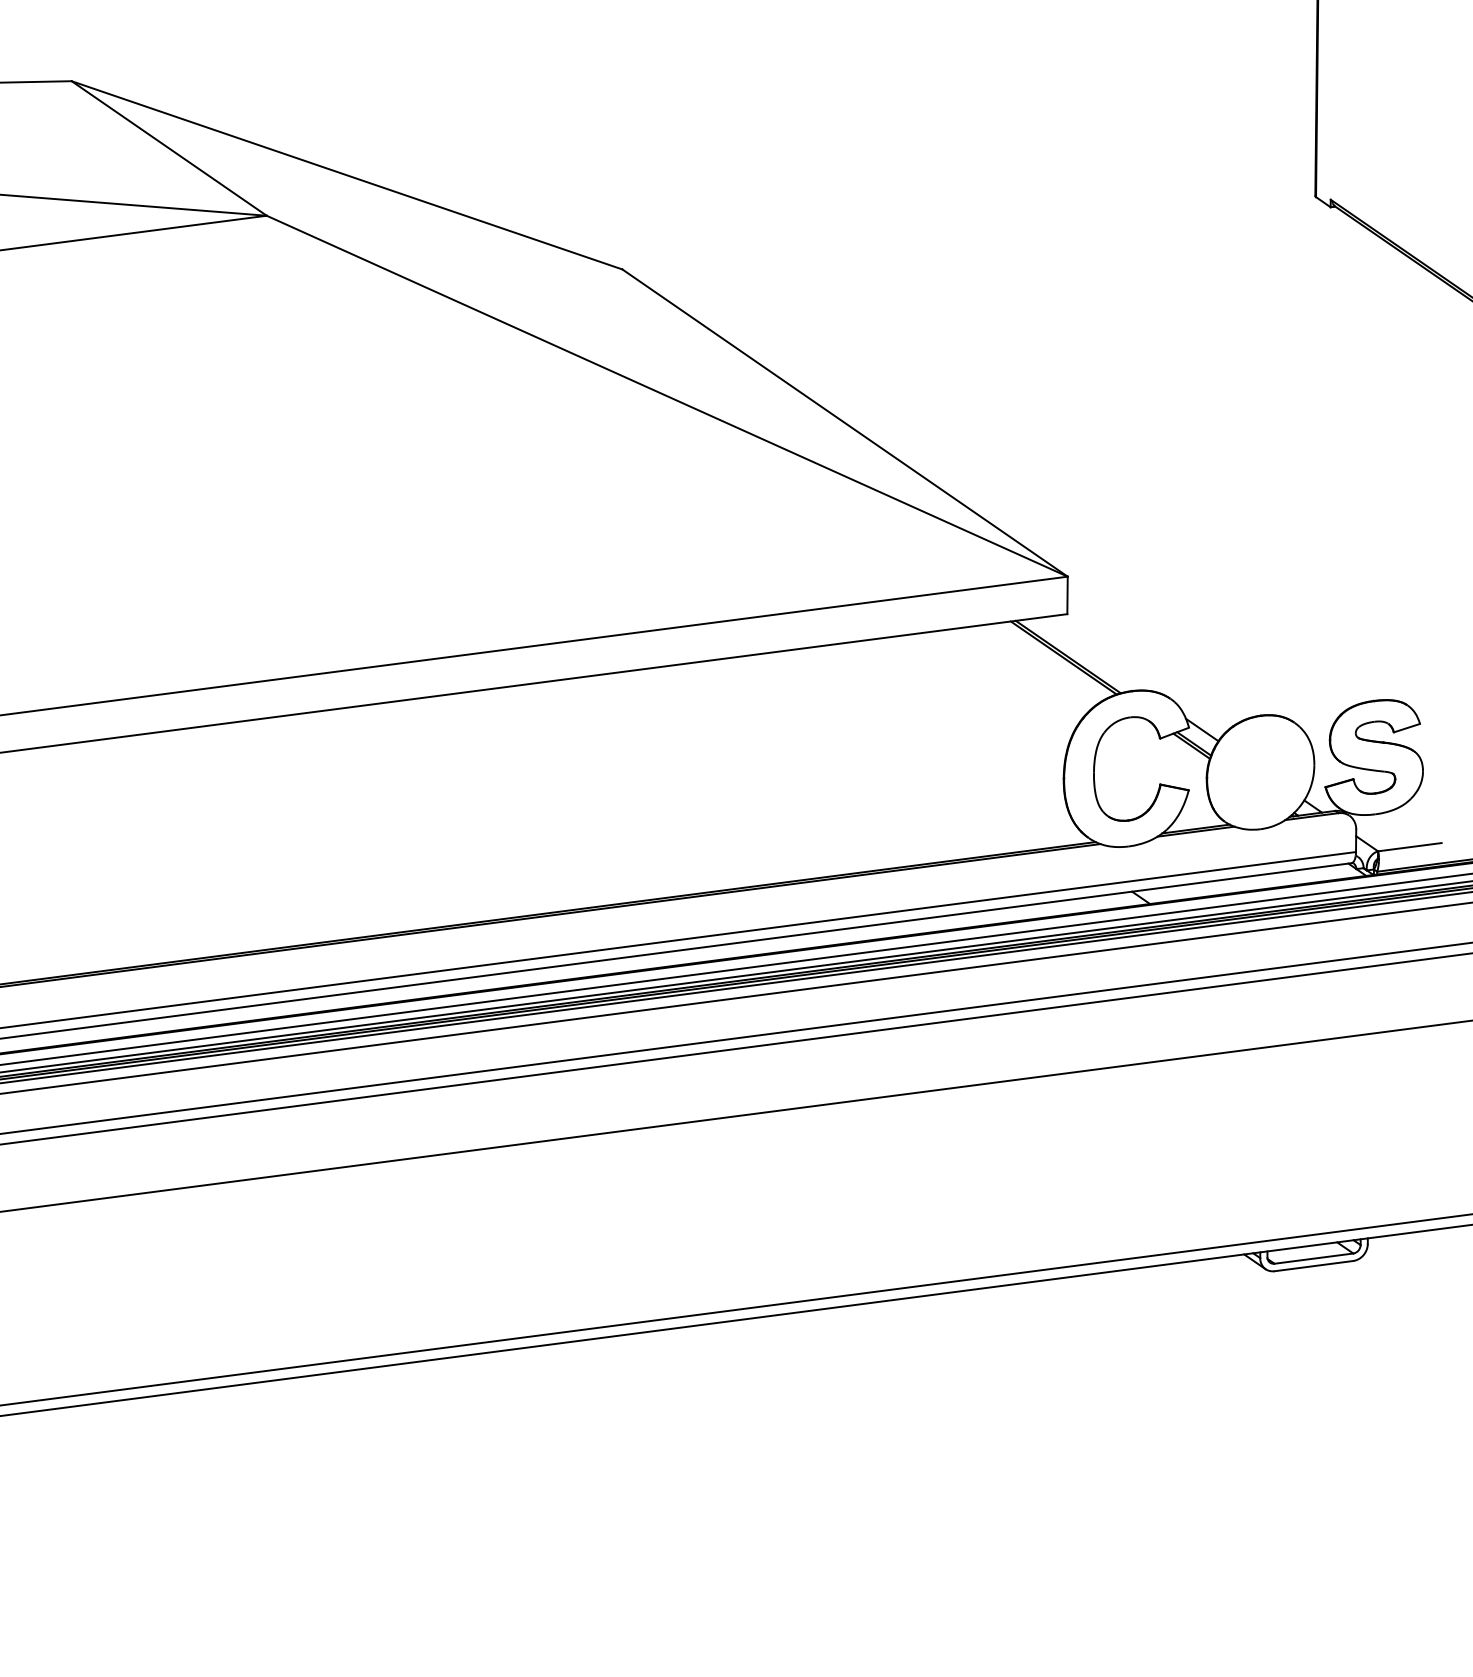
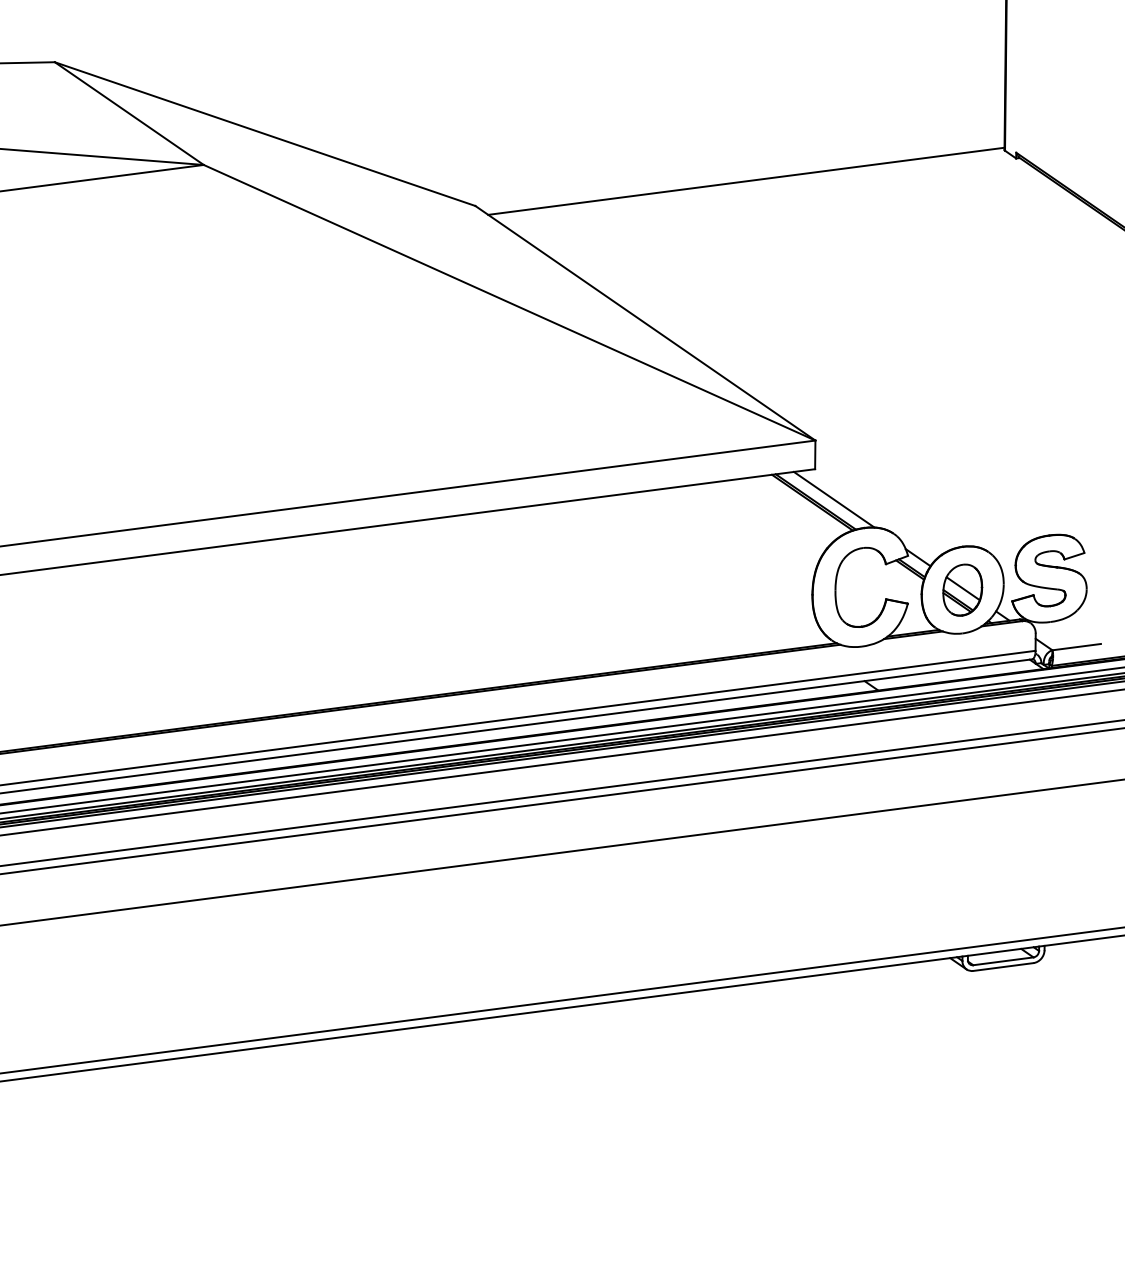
line: (977, 237) -> (746, 181), added
line: (1092, 653) -> (834, 499), added
part: (1260, 772) -> (962, 590), added

